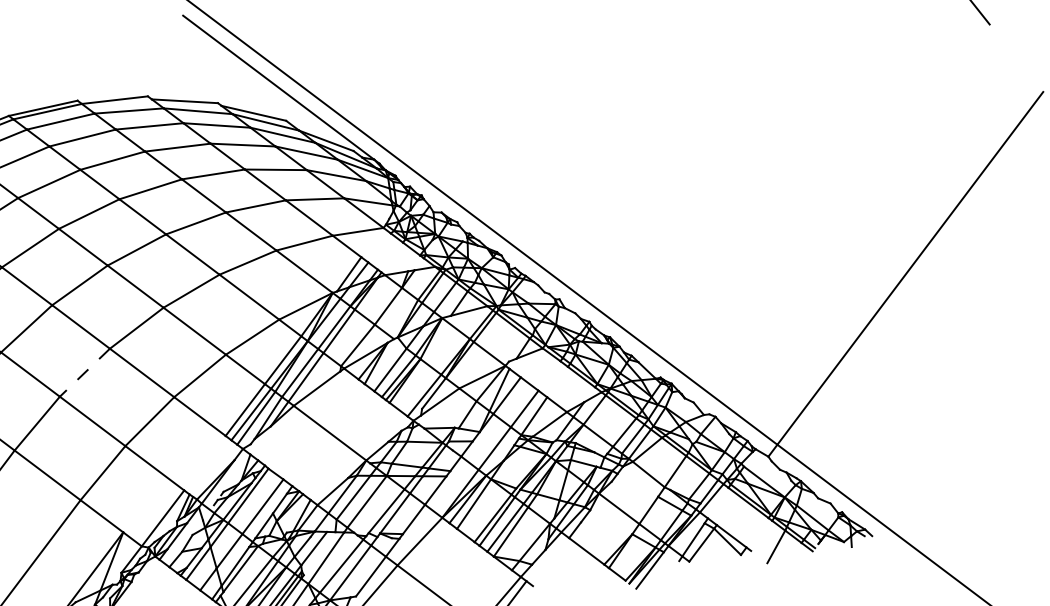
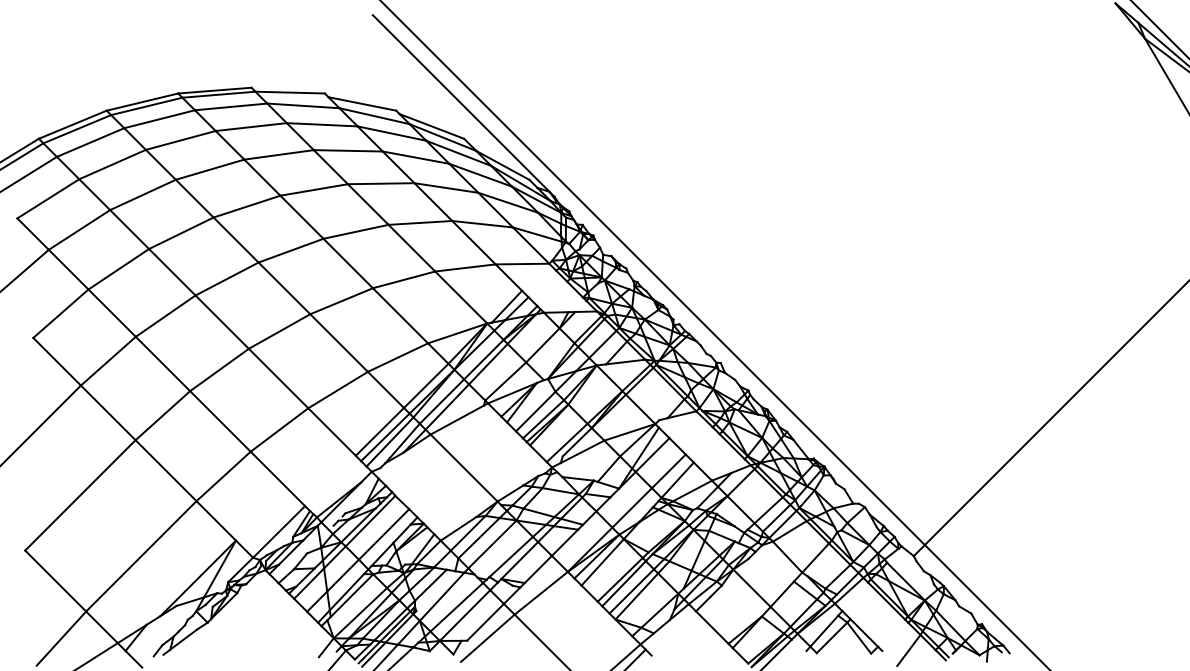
line: (84, 373) -> (219, 370), dashed -> solid

